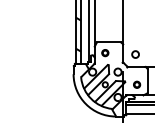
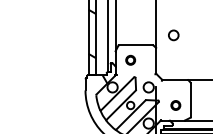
circle: (135, 54) -> (173, 35), moved

